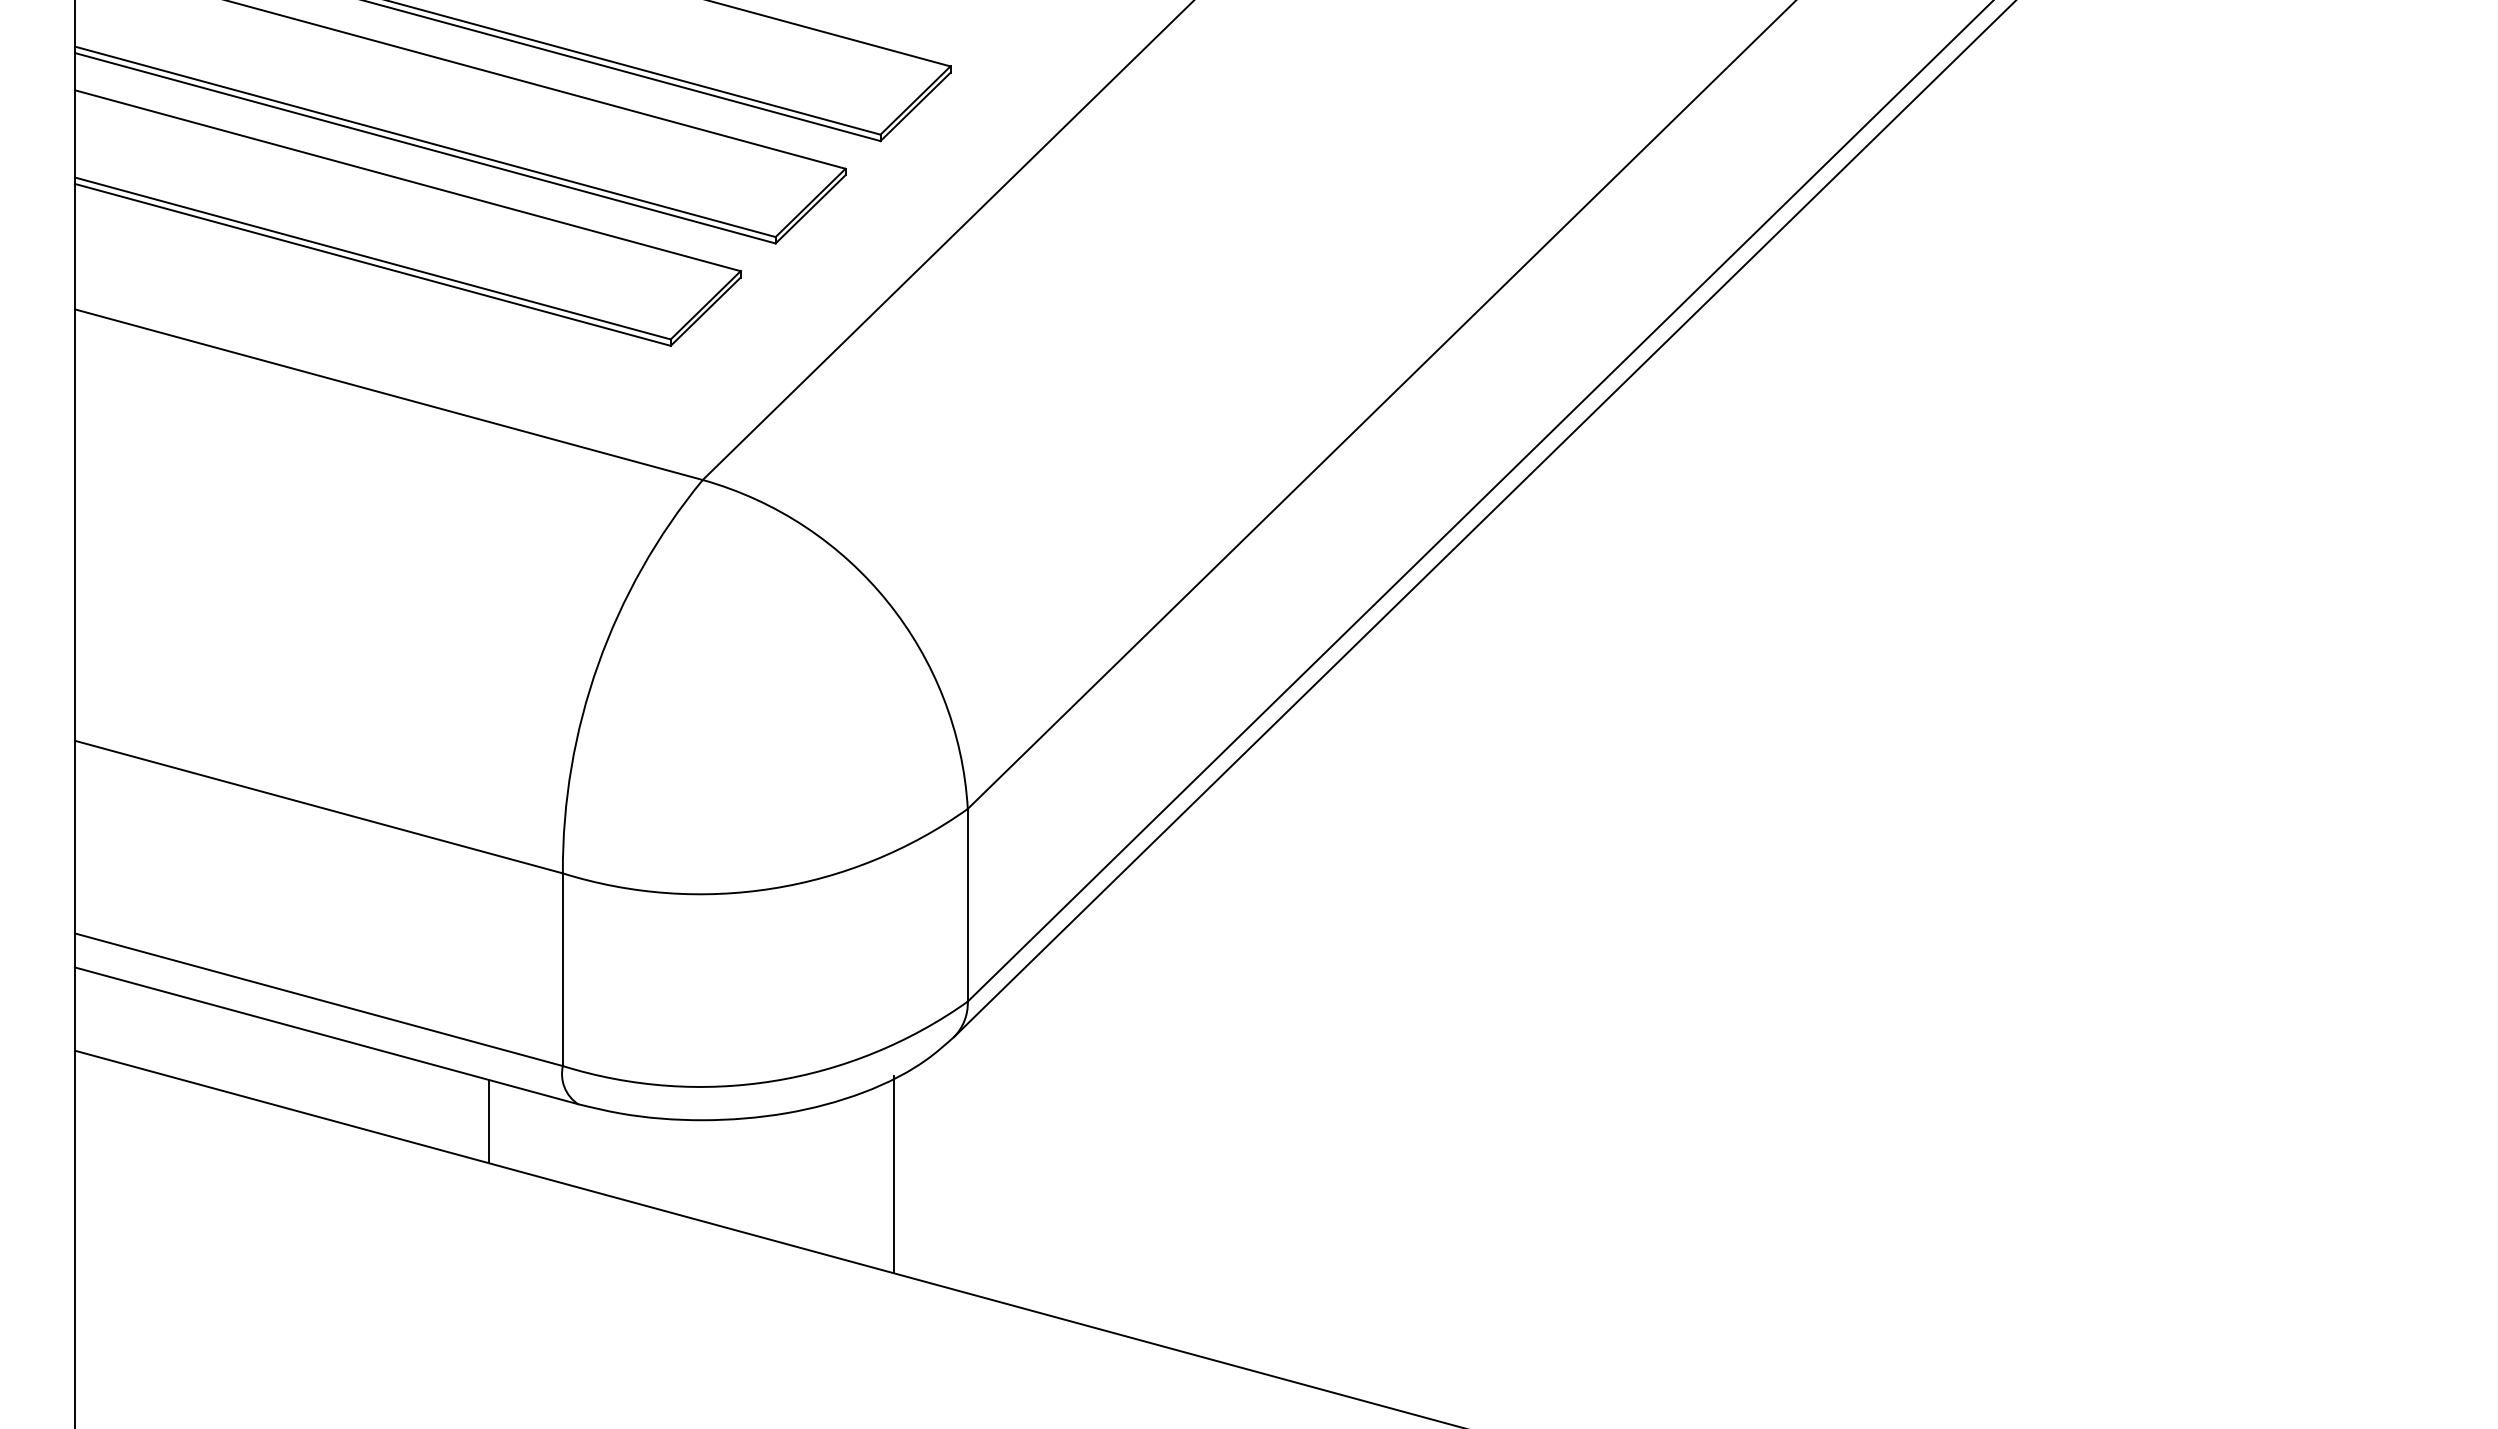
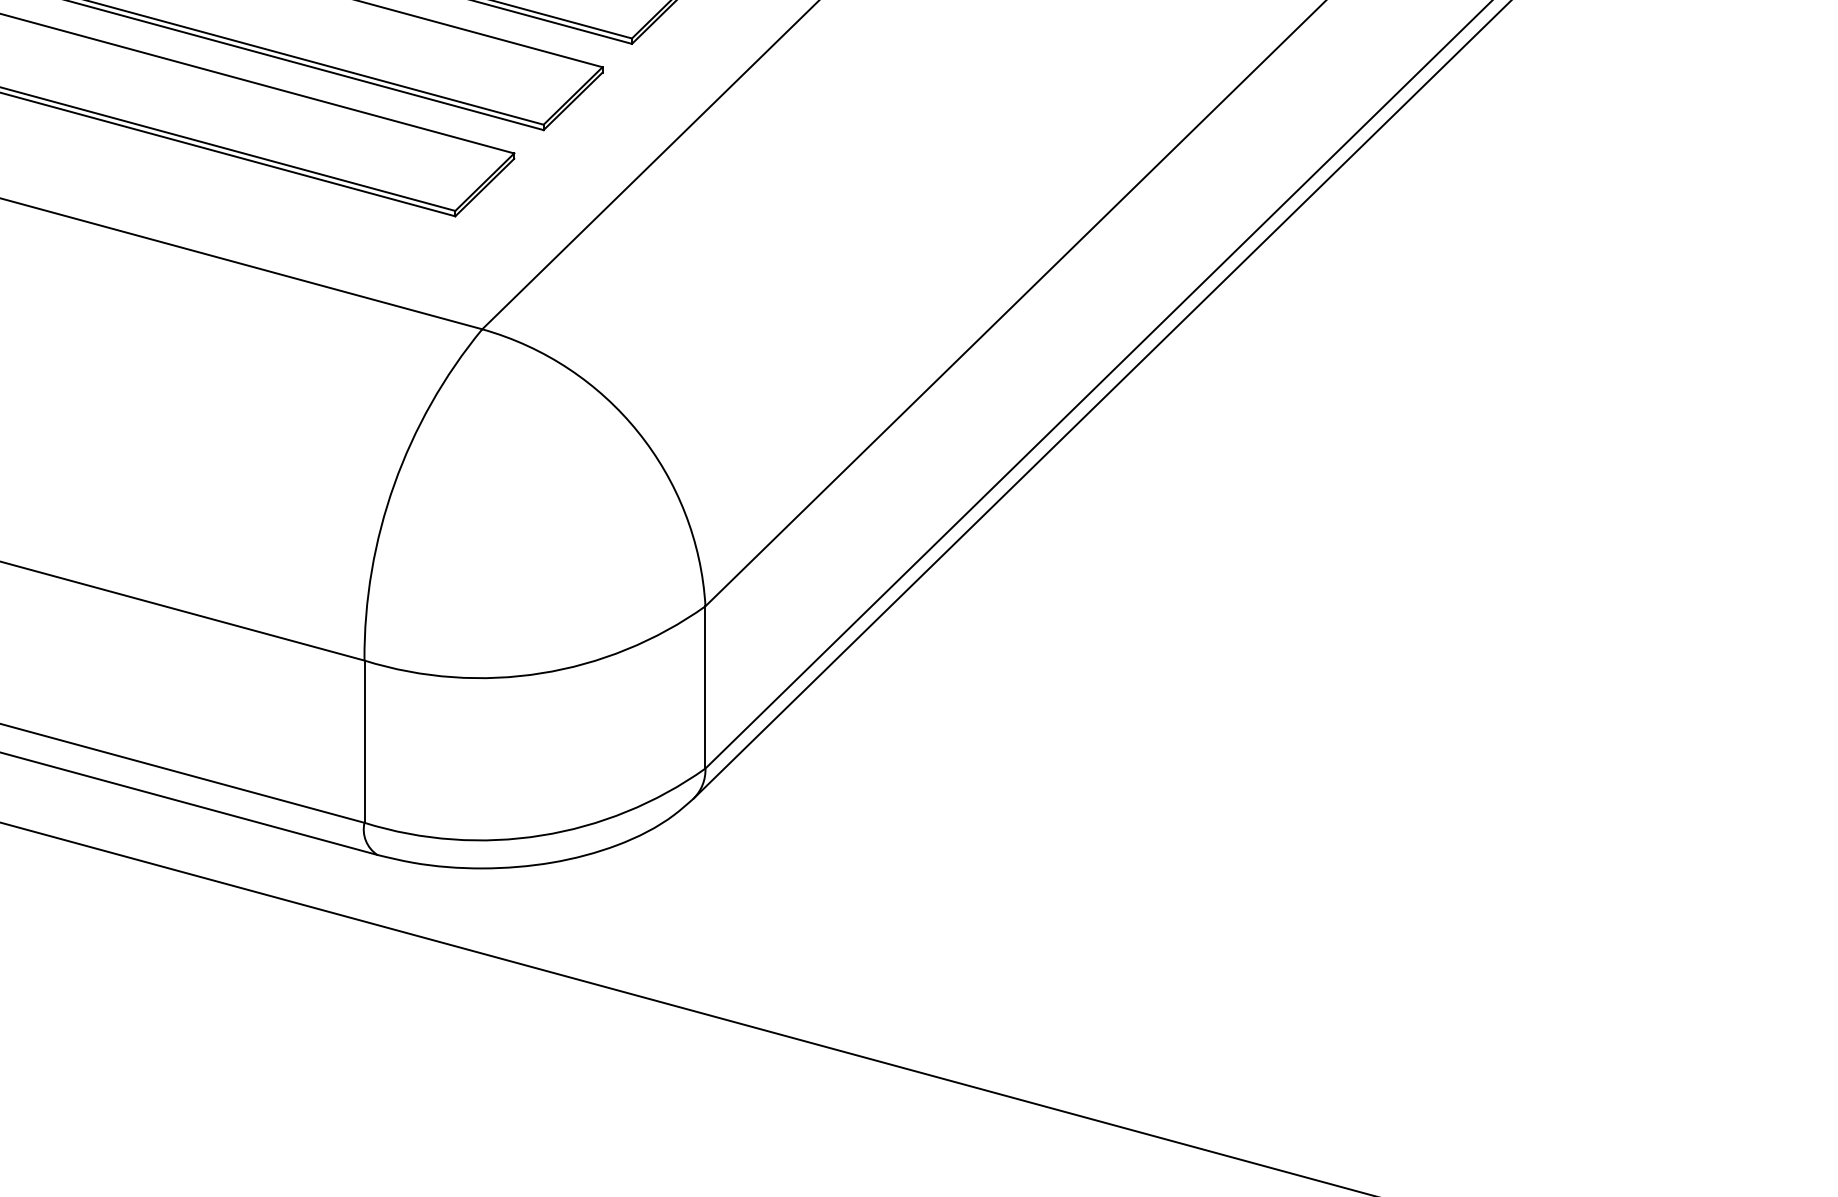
line: (489, 1121) -> (302, 869), removed
line: (894, 1174) -> (643, 914), removed

